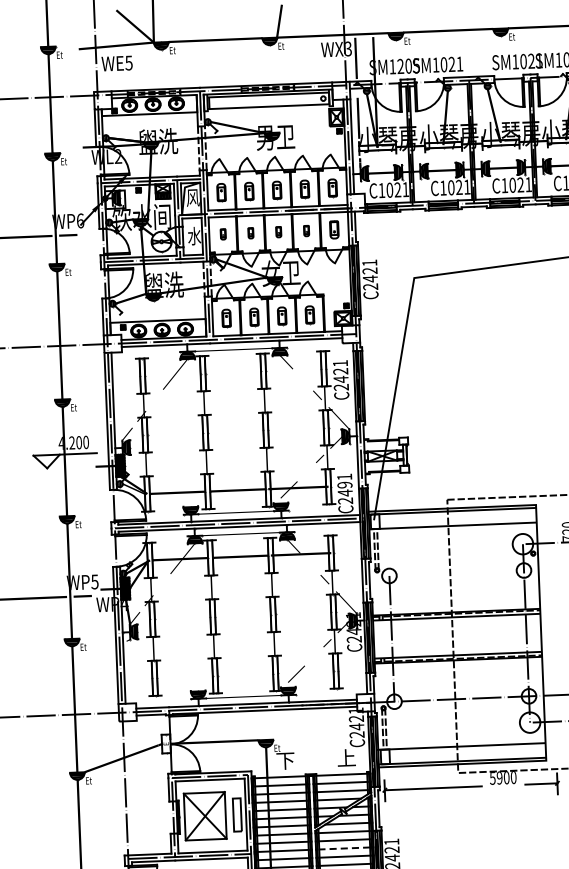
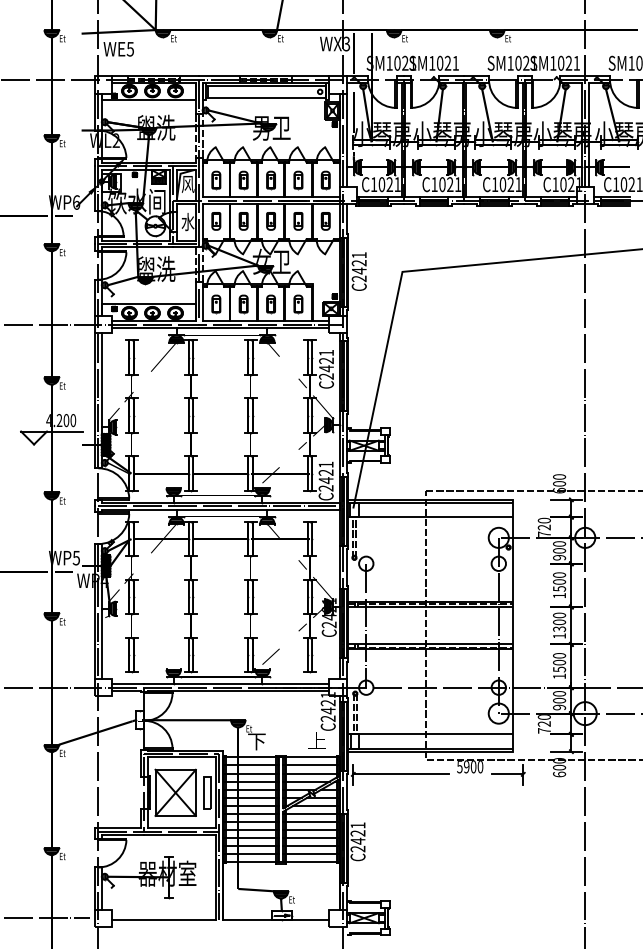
text: (408, 66) -> (405, 63), SM1205 -> SM1021
part: (306, 231) -> (298, 221), size x1.67
part: (278, 232) -> (270, 221), size x1.67
part: (250, 233) -> (243, 221), size x1.67
part: (223, 234) -> (216, 221), size x1.67
text: (345, 484) -> (326, 472), C2491 -> C2421
line: (344, 848) -> (311, 830), dashed -> solid

